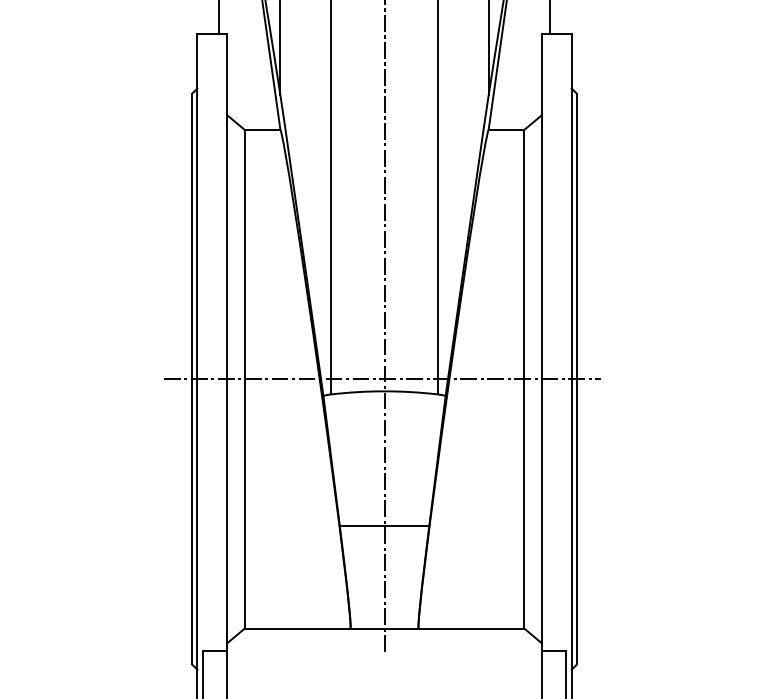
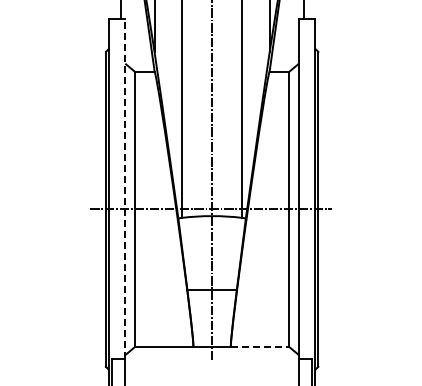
line: (227, 341) -> (125, 188), solid -> dashed
line: (472, 629) -> (260, 347), solid -> dashed

